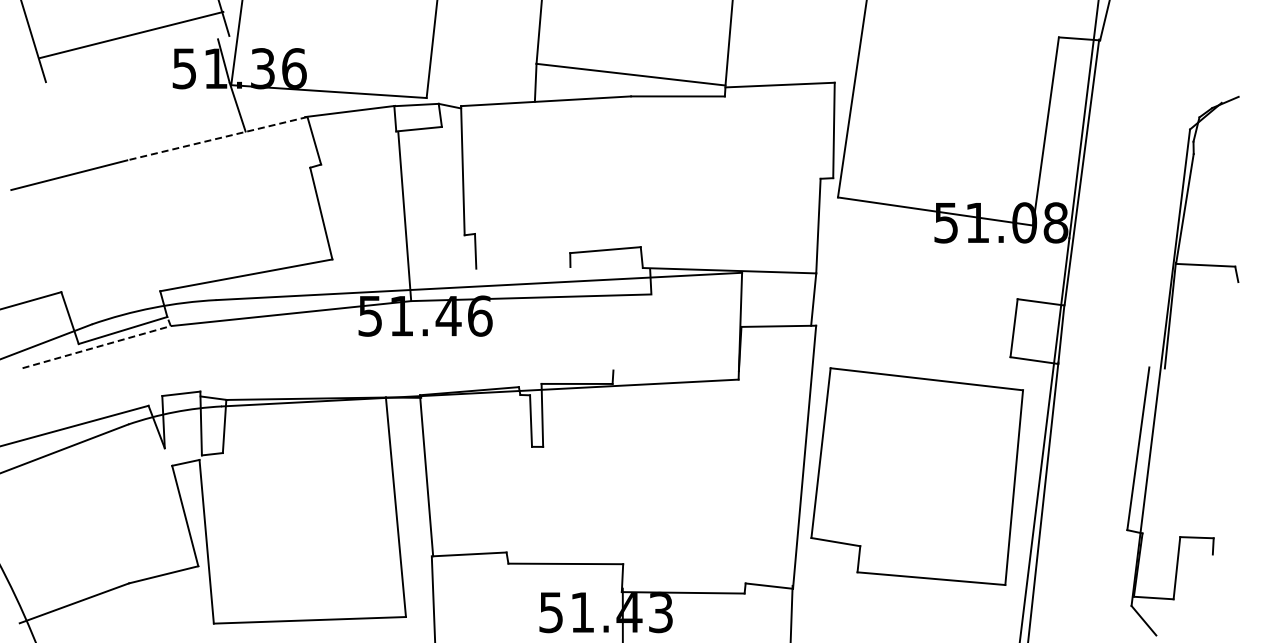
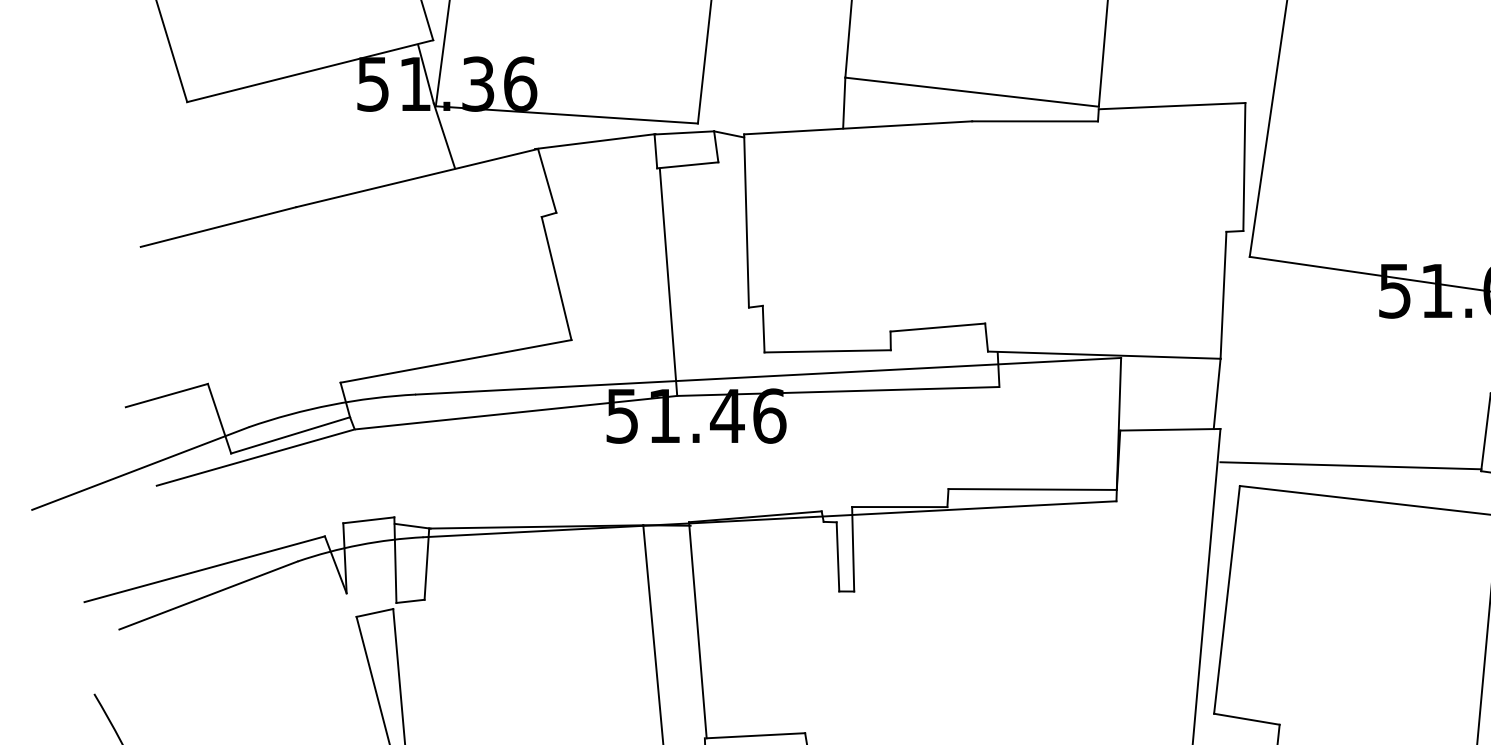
line: (131, 34) -> (310, 70), moved
line: (217, 138) -> (417, 177), dashed -> solid
line: (523, 267) -> (827, 350), added
line: (101, 345) -> (261, 455), dashed -> solid
line: (913, 352) -> (1351, 464), added
line: (675, 370) -> (1031, 489), added

